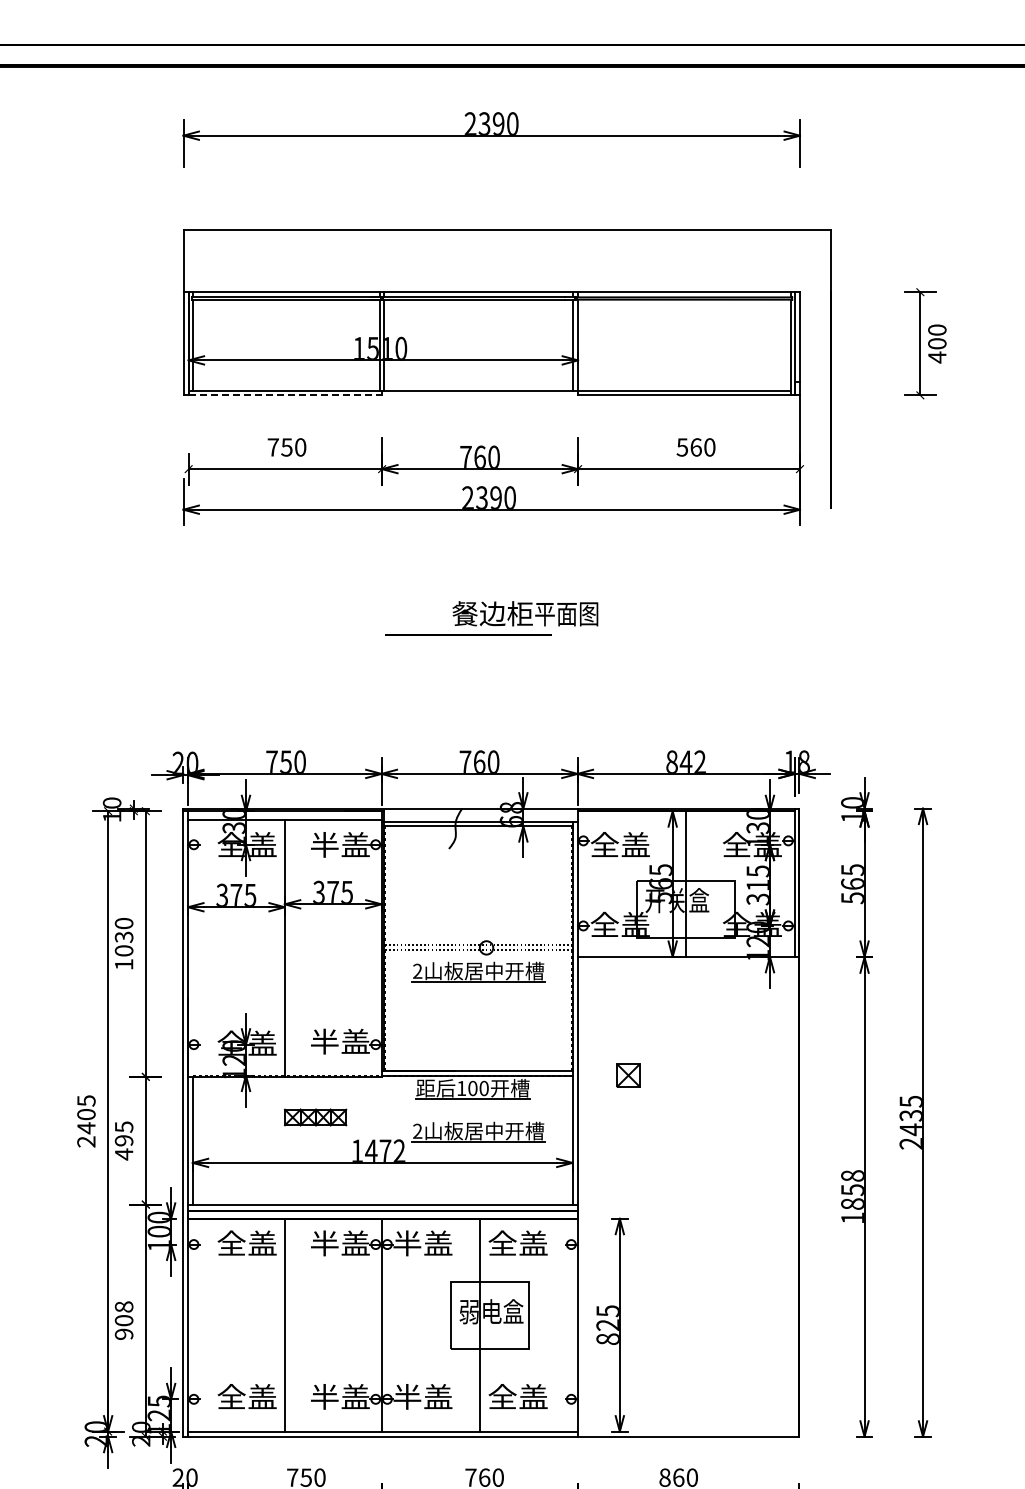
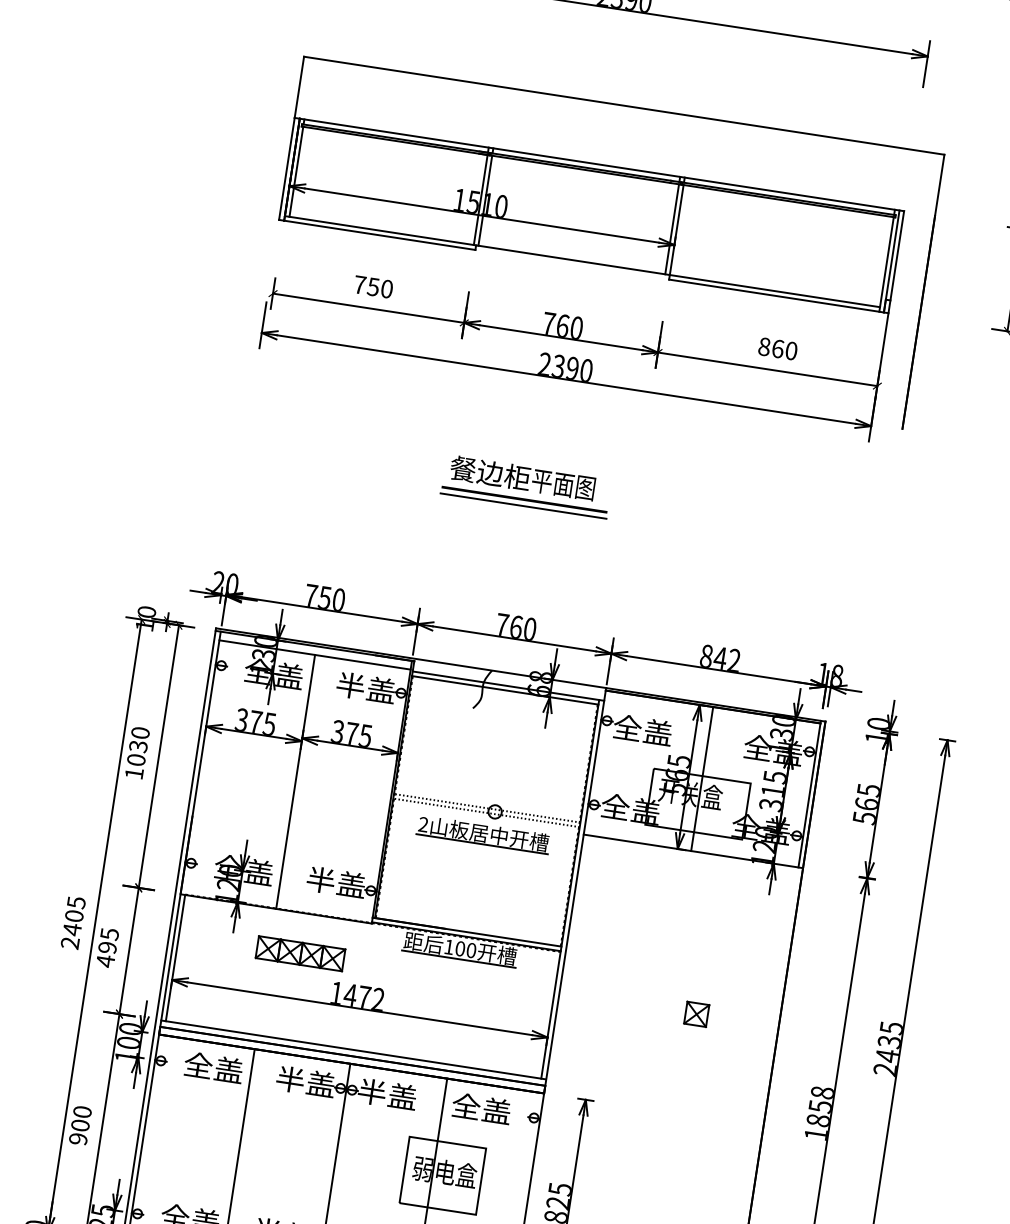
line: (285, 395) -> (379, 235), dashed -> solid
text: (682, 447) -> (764, 346), 560 -> 860
text: (525, 613) -> (522, 477), moved
line: (468, 641) -> (523, 506), added
part: (628, 1075) -> (696, 1014), moved
part: (315, 1117) -> (300, 953), size x1.43
part: (478, 1131) -> (459, 992), removed
text: (124, 1306) -> (82, 1111), 908 -> 900

